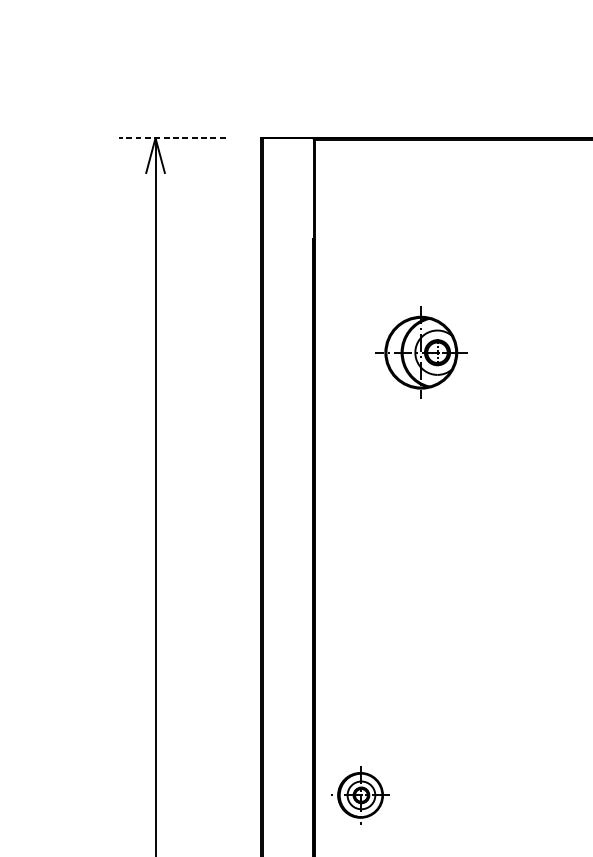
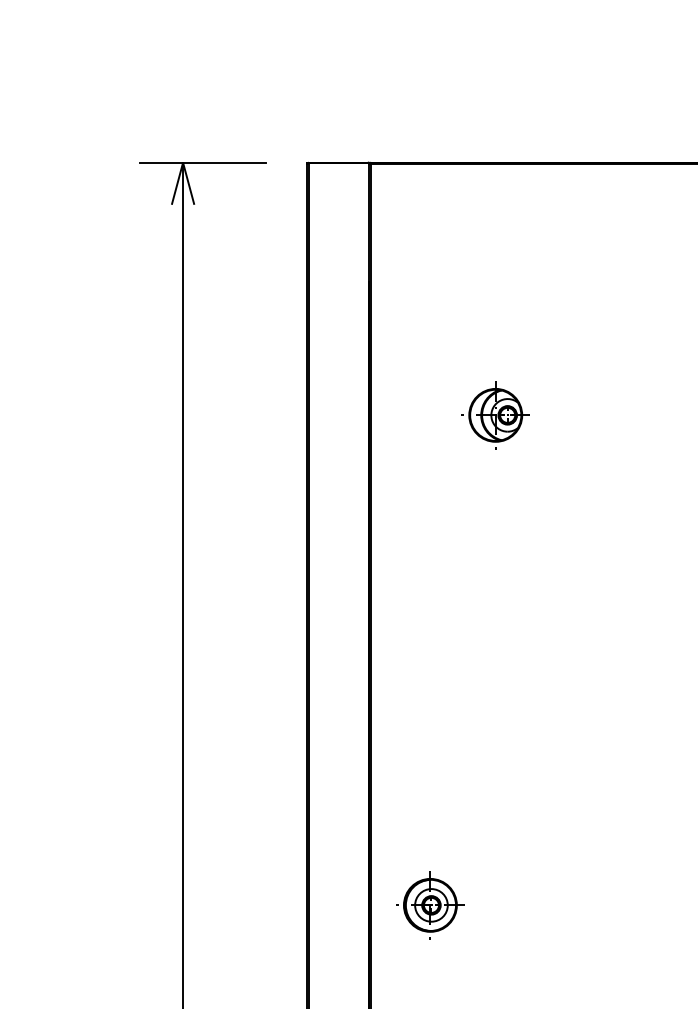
line: (172, 137) -> (202, 162), dashed -> solid
part: (420, 352) -> (495, 415), size x0.62
part: (360, 795) -> (430, 905), moved

